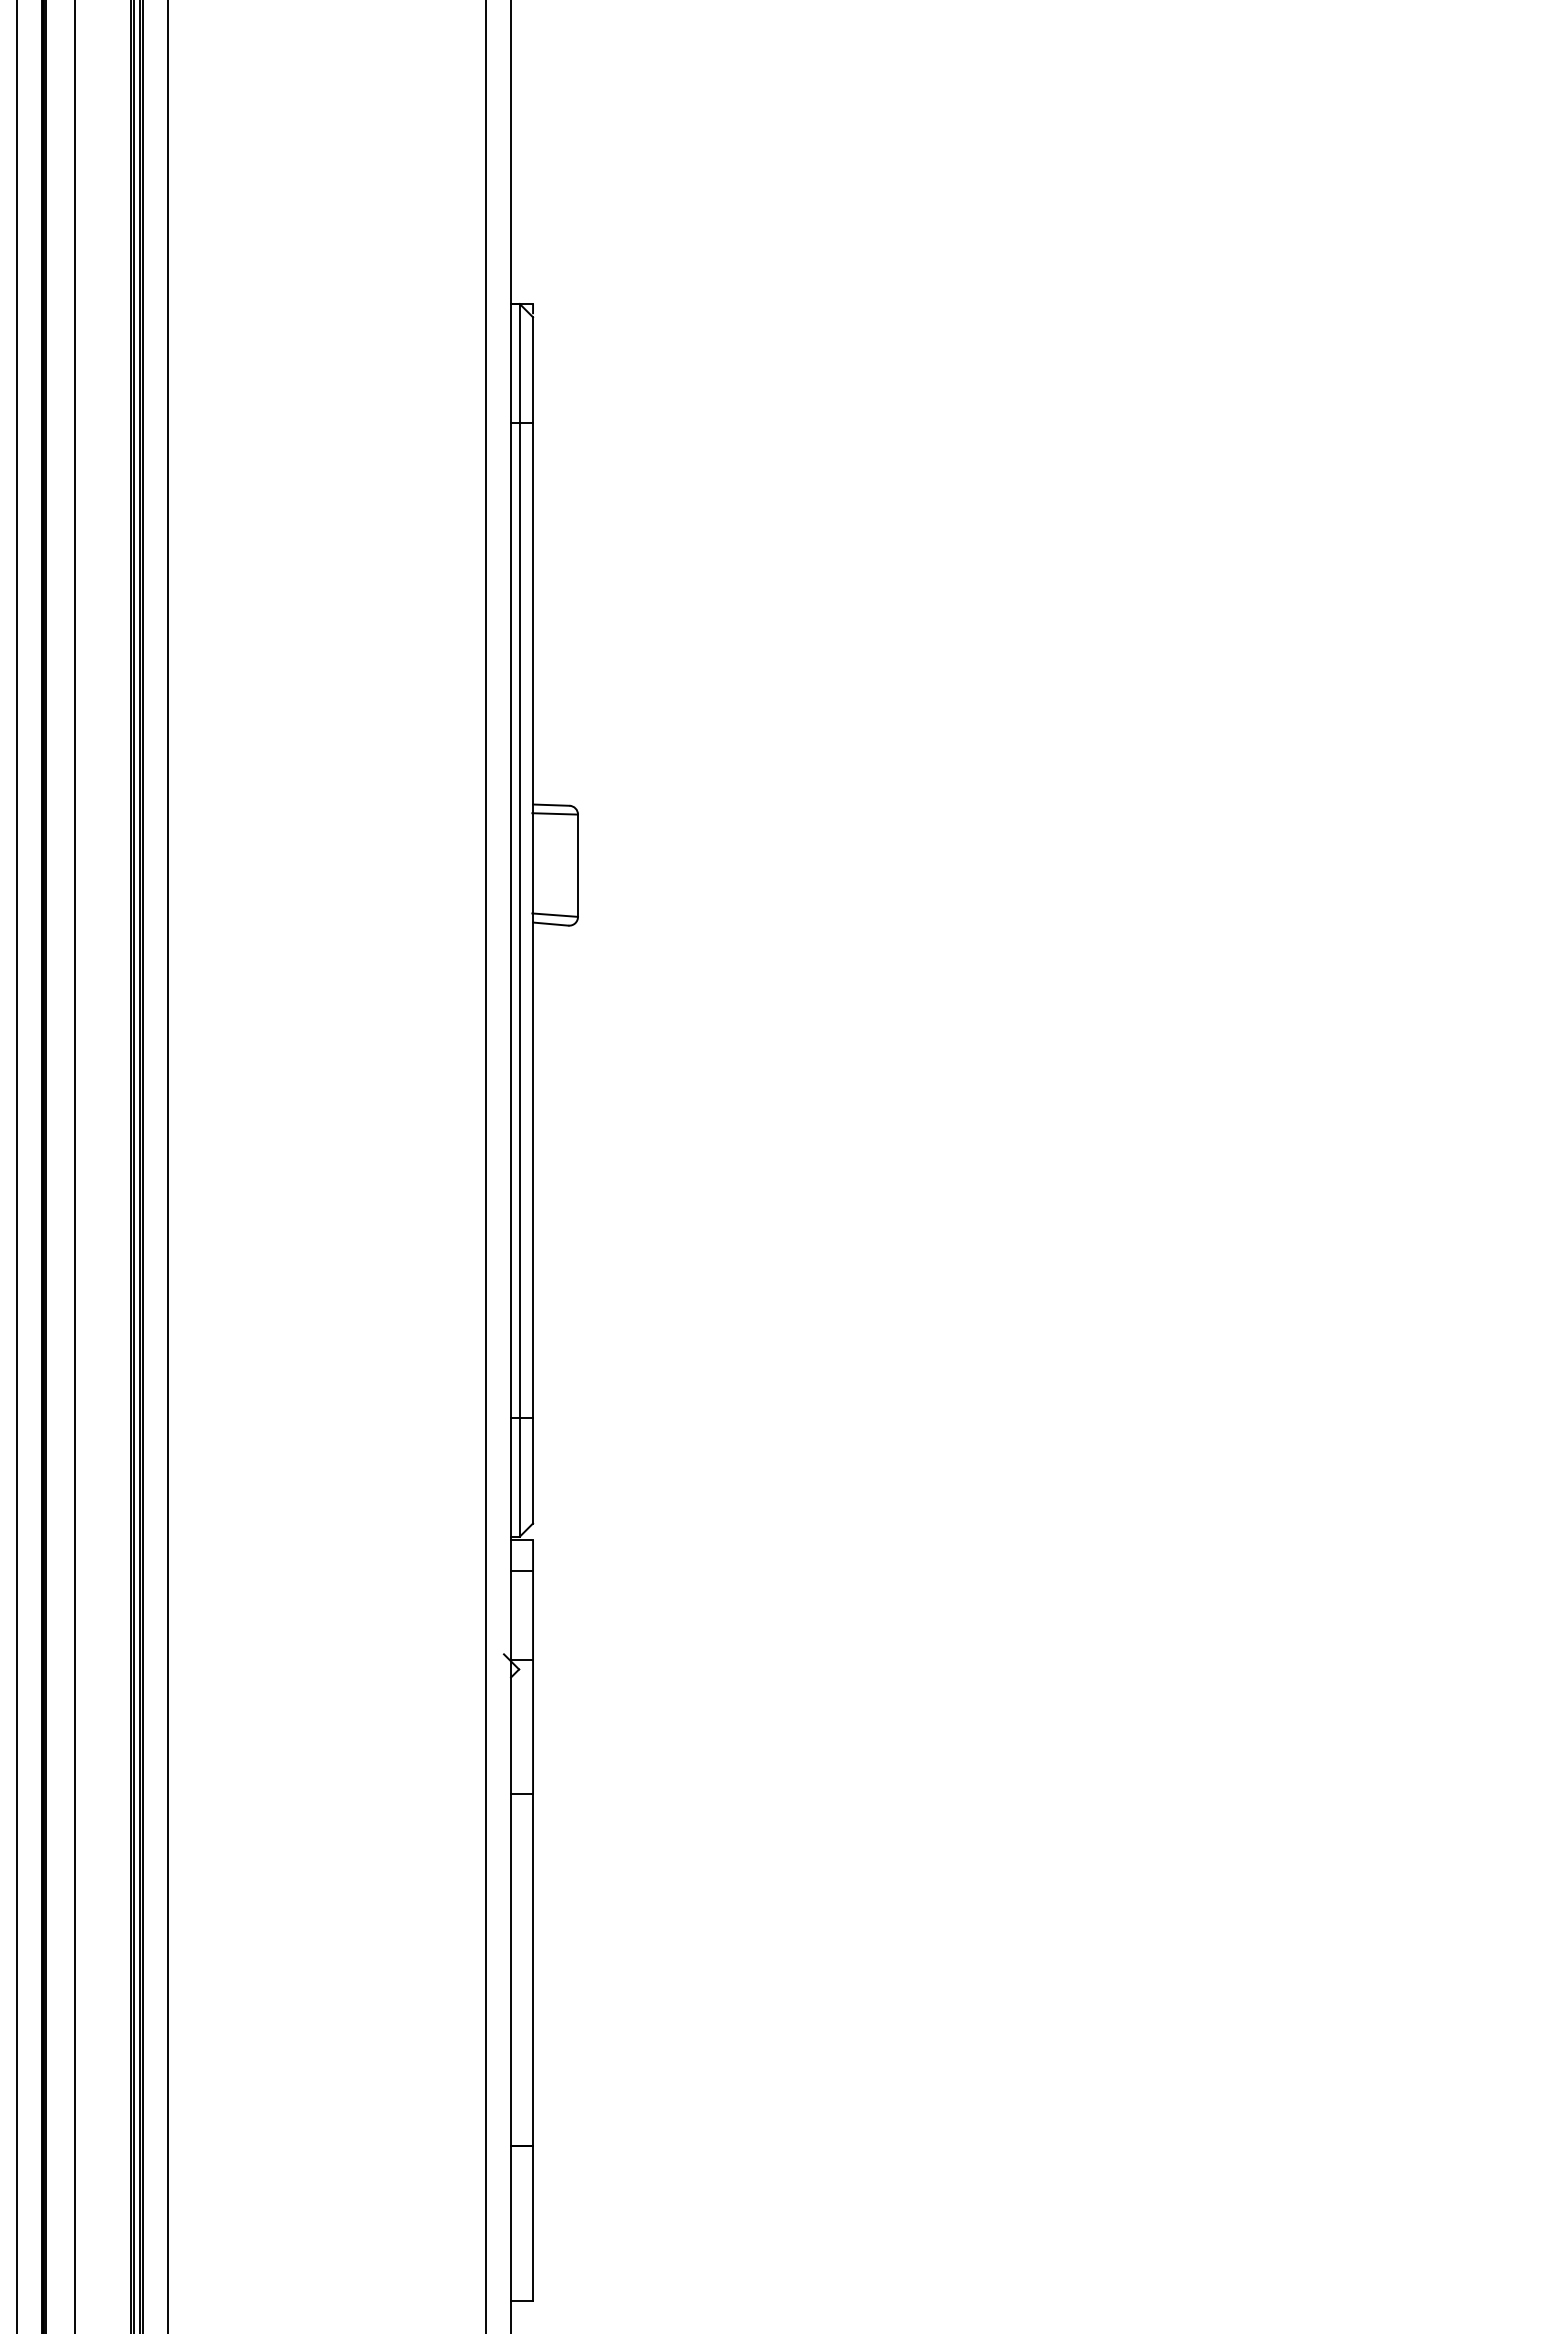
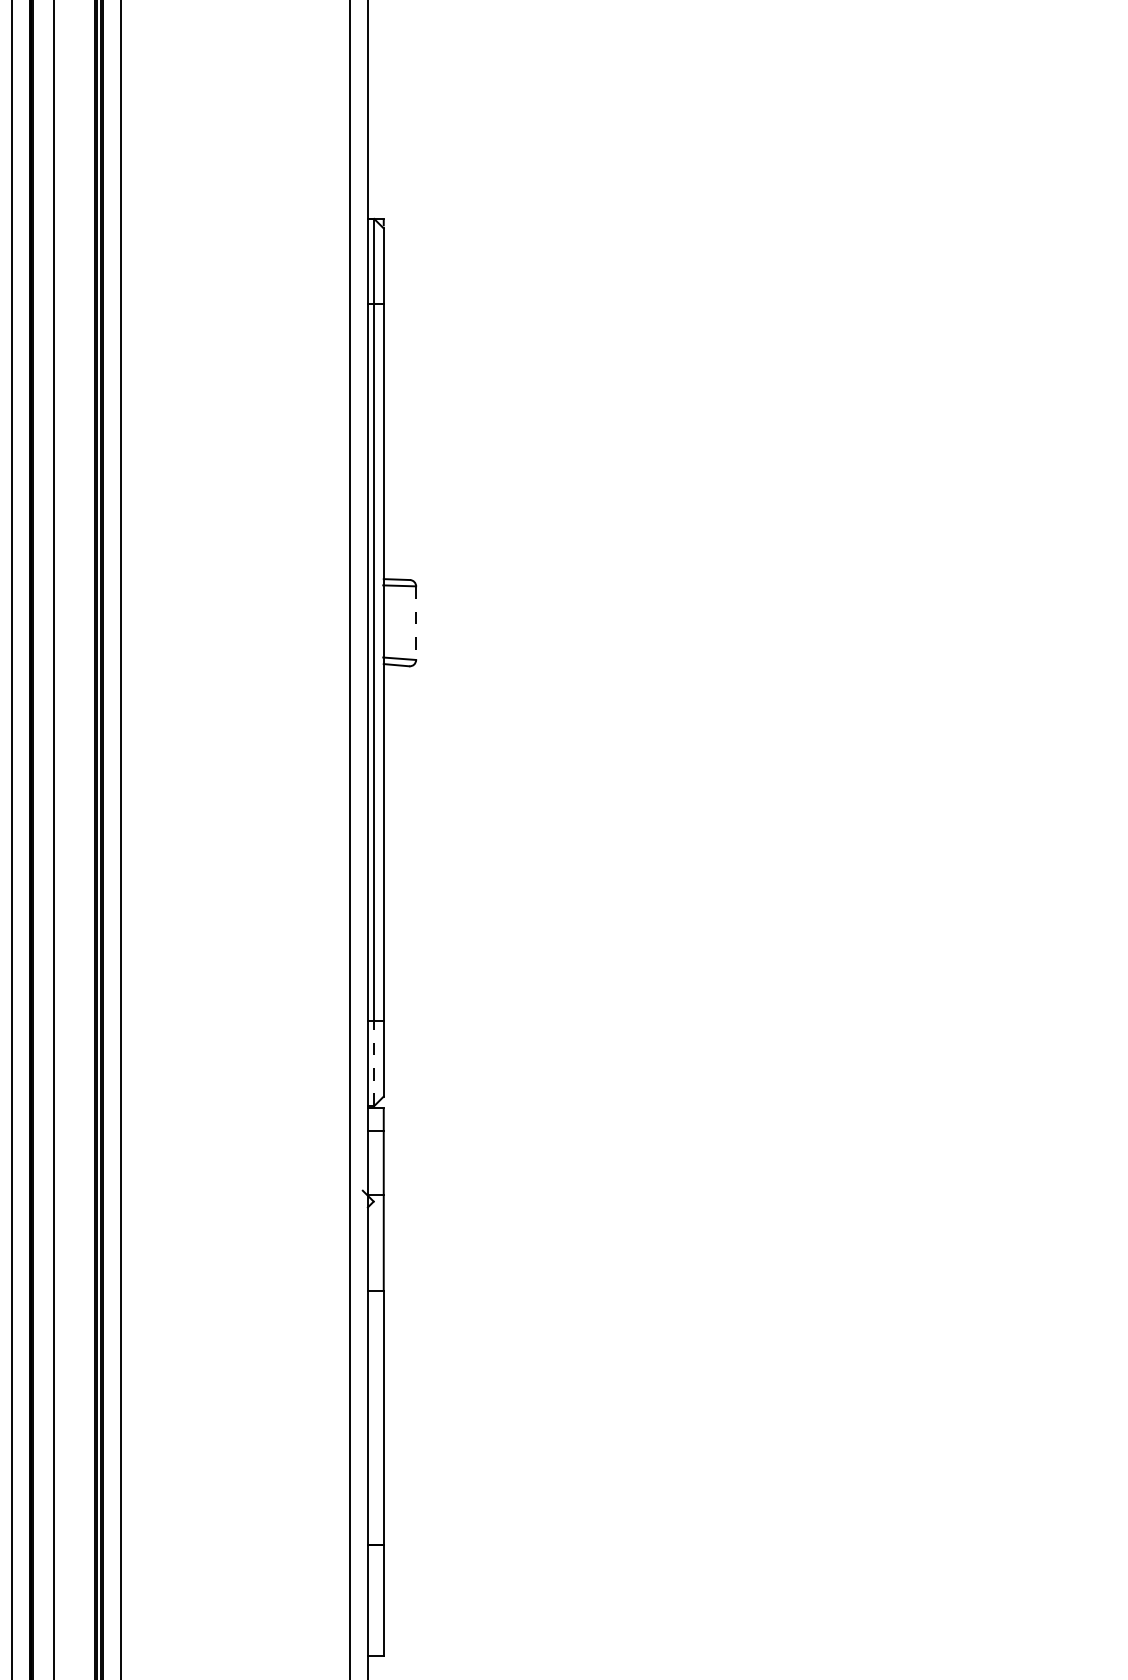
line: (578, 866) -> (416, 623), solid -> dashed
line: (519, 1476) -> (373, 1062), solid -> dashed

